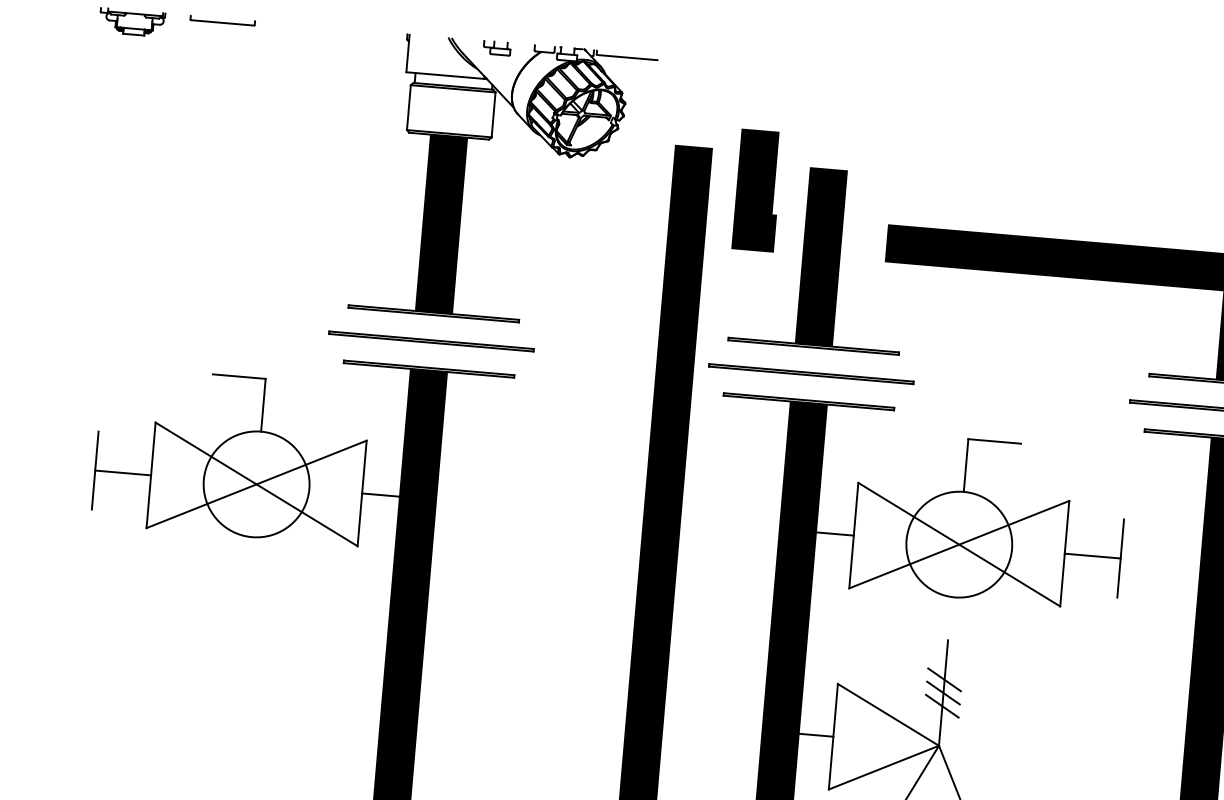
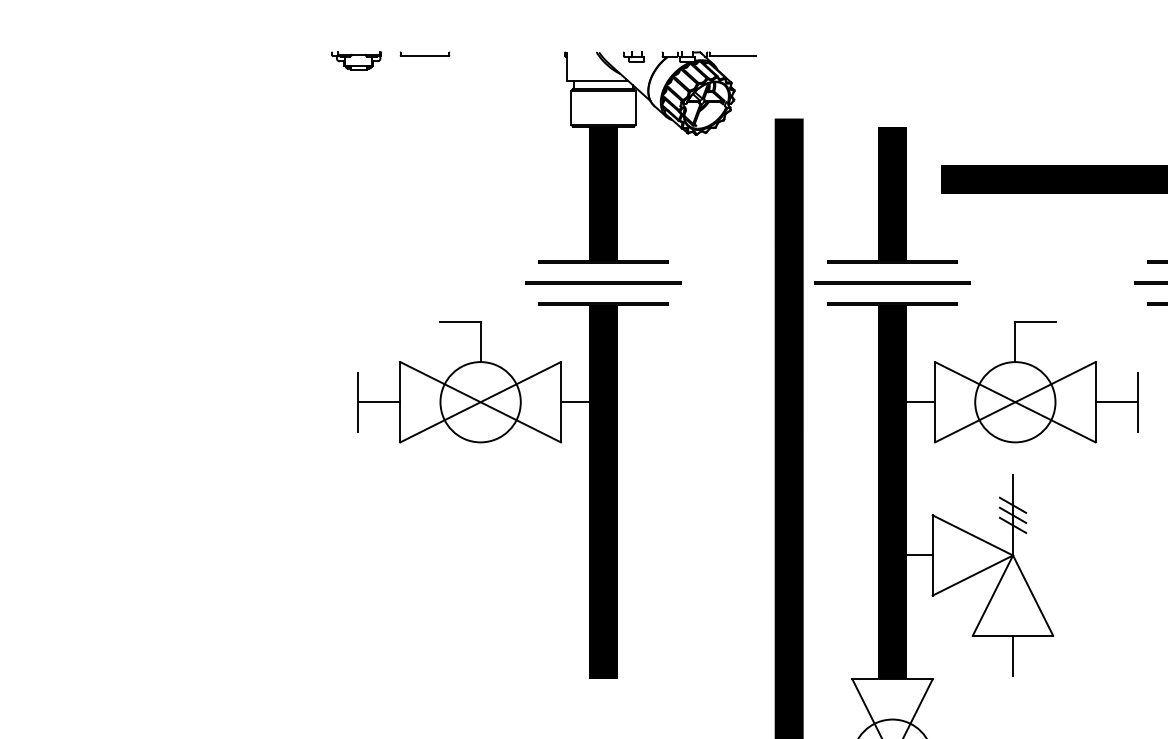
line: (756, 190) -> (839, 147), removed

